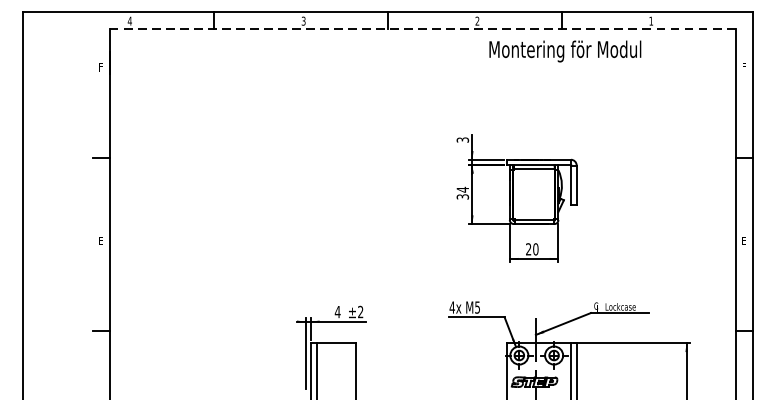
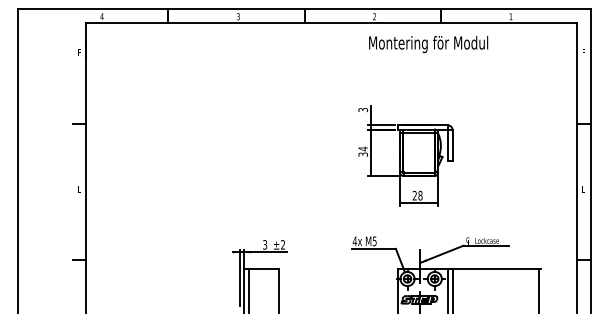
line: (422, 28) -> (331, 22), dashed -> solid
text: (565, 51) -> (428, 44), moved
text: (535, 249) -> (420, 195), 20 -> 28
text: (337, 311) -> (264, 244), 4 -> 3

